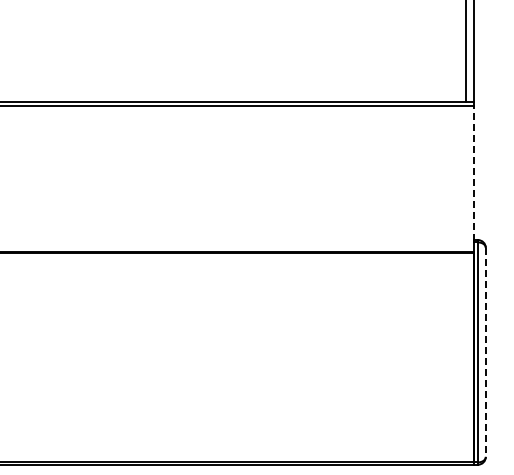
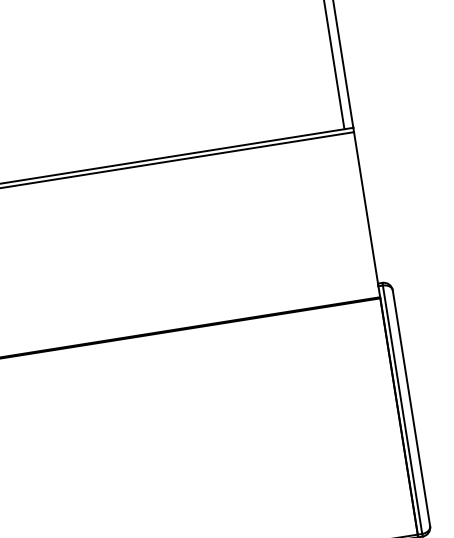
line: (474, 173) -> (366, 208), dashed -> solid
line: (485, 352) -> (411, 408), dashed -> solid

